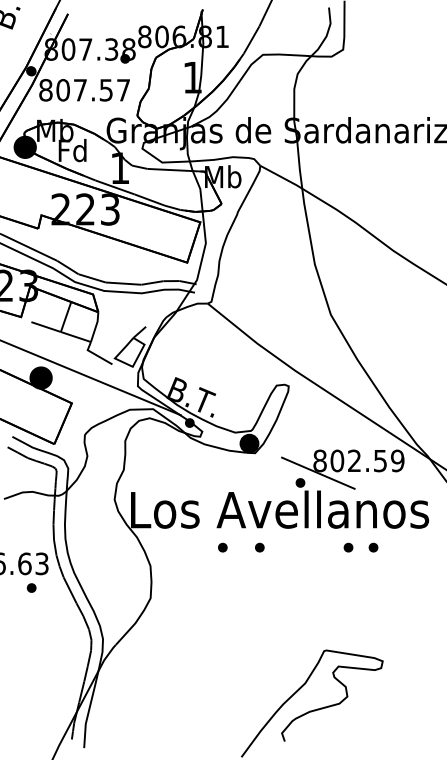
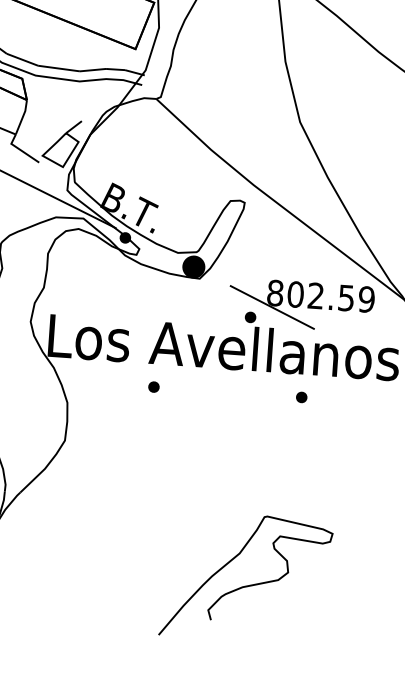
part: (259, 547) -> (197, 389), removed
part: (373, 547) -> (331, 399), removed

